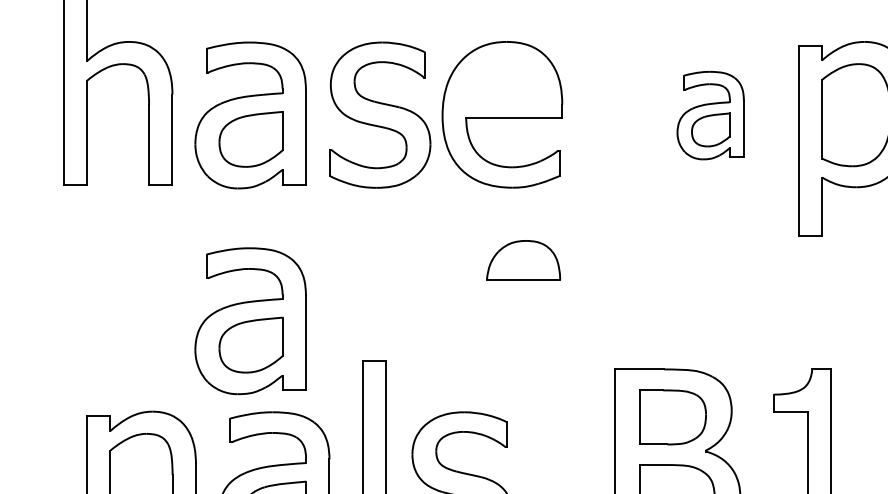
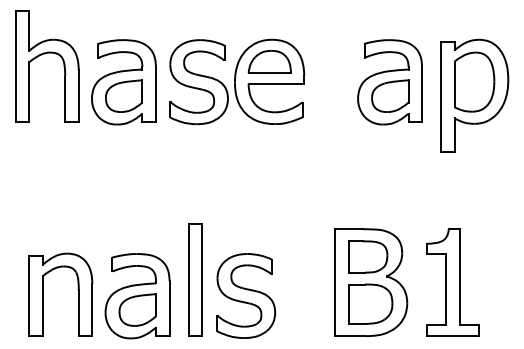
part: (709, 115) -> (389, 82), size x1.67
part: (523, 259) -> (269, 61), moved
part: (249, 321) -> (123, 201), removed

